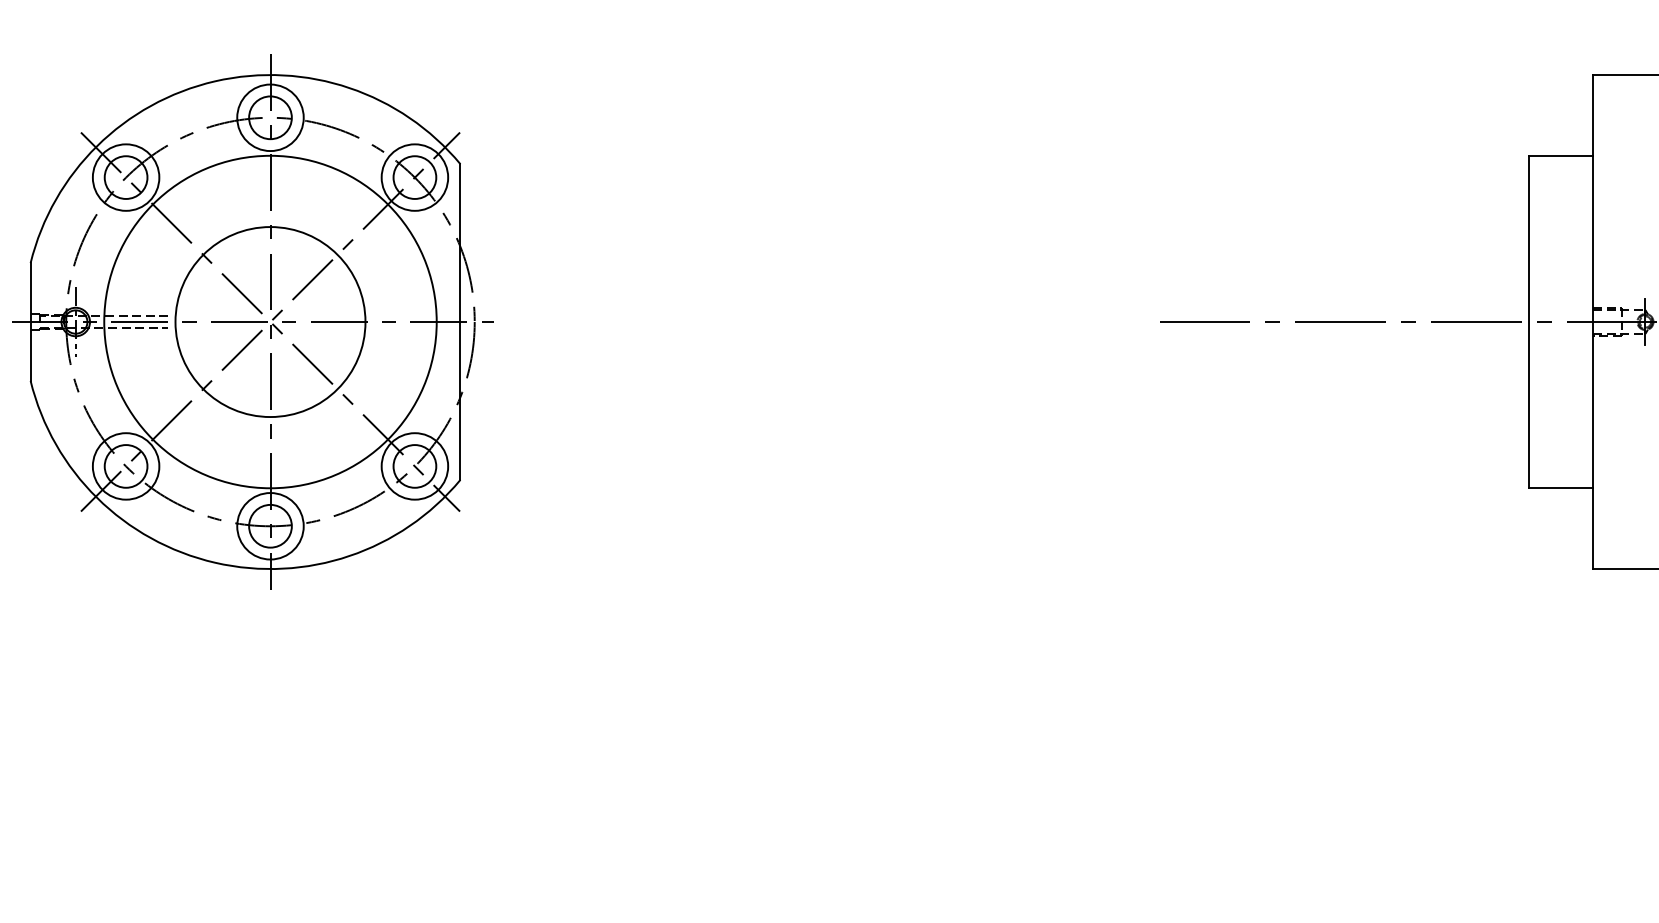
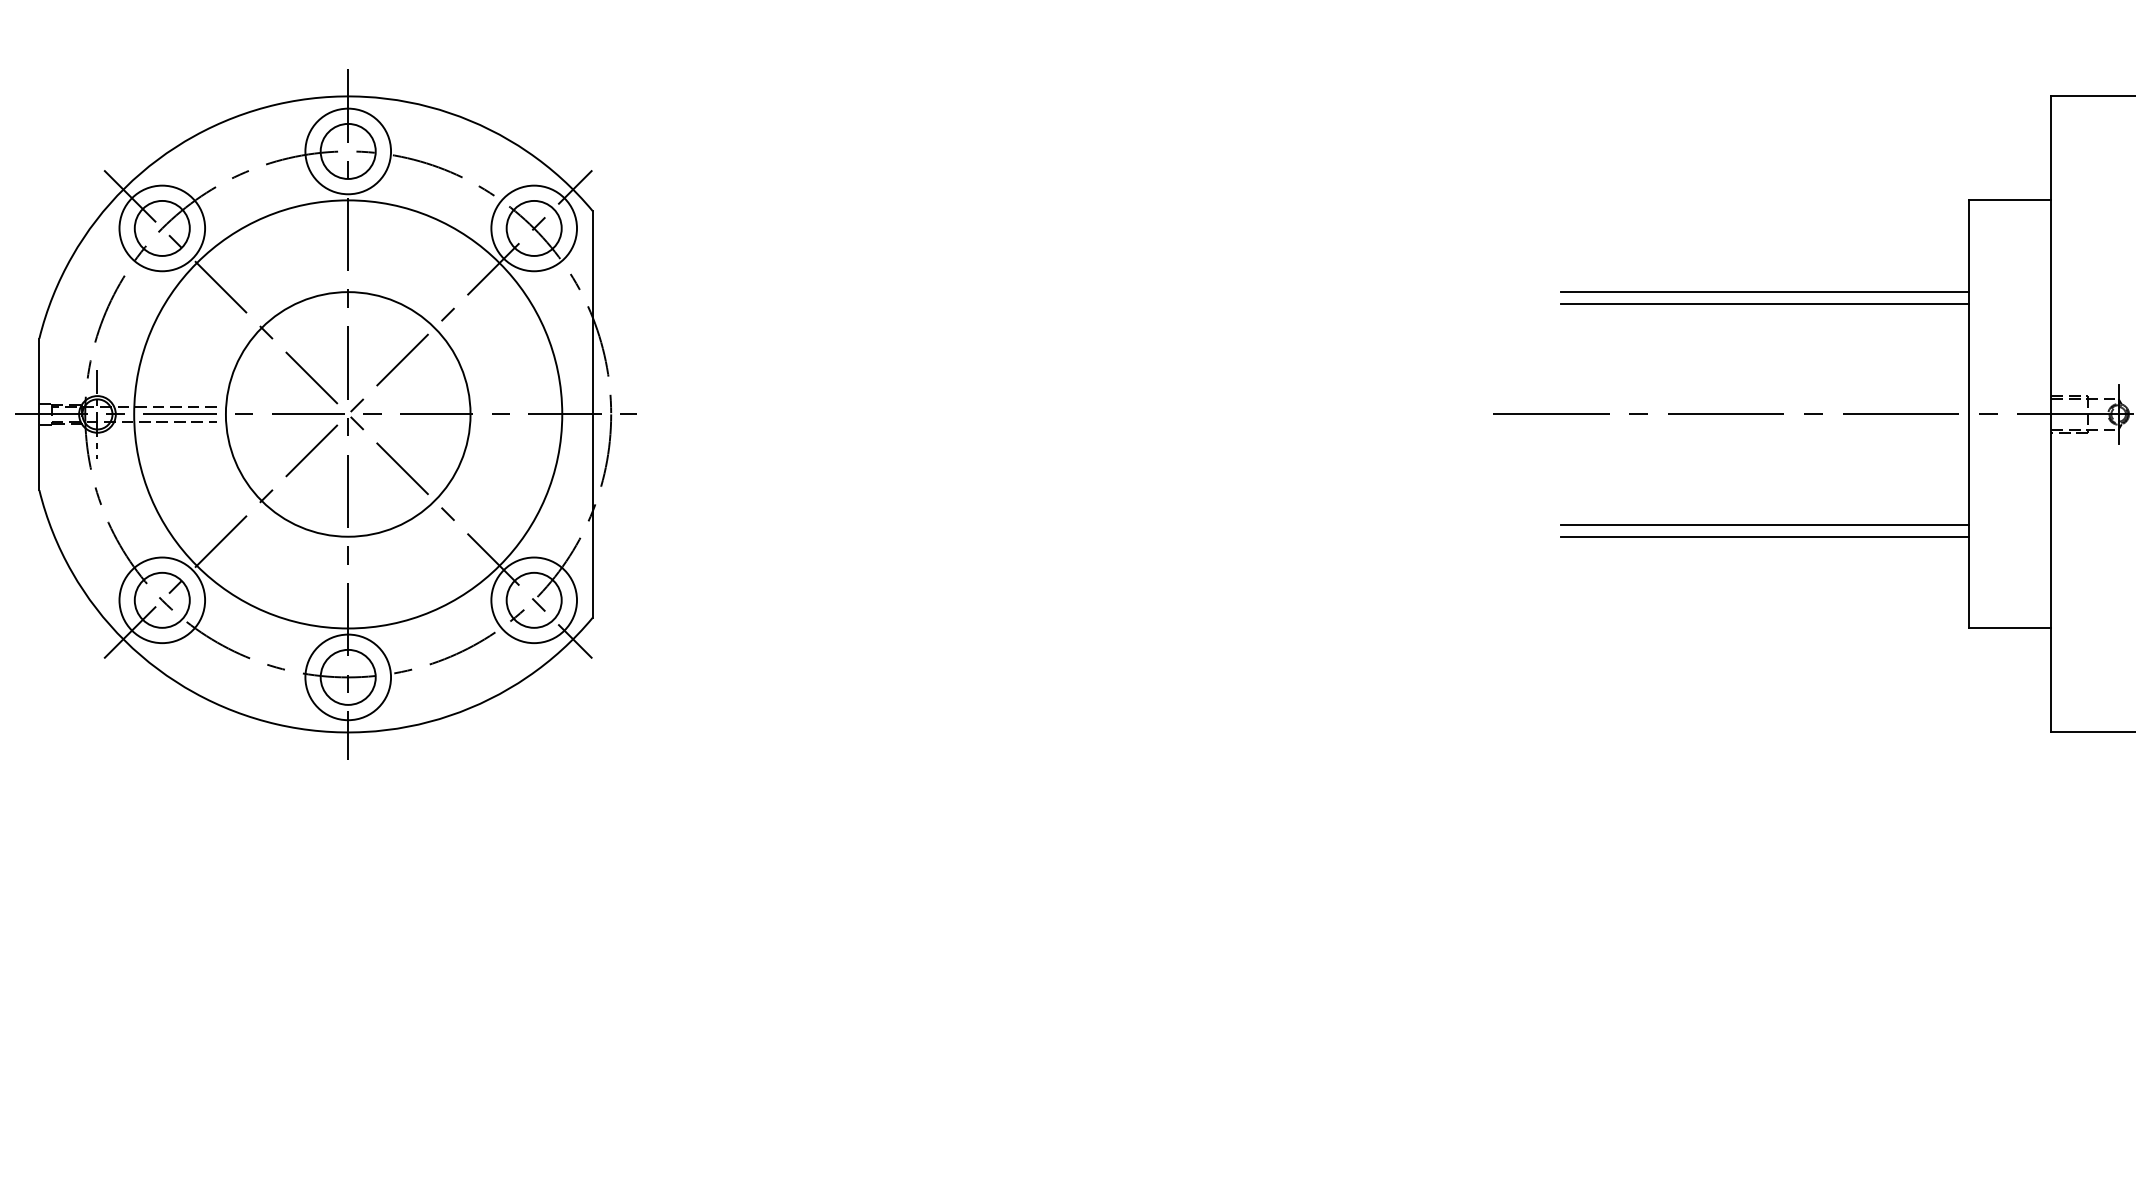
line: (1370, 227) -> (1764, 292), added
line: (1370, 236) -> (1764, 304), added
line: (1370, 407) -> (1764, 524), added
line: (1370, 416) -> (1764, 536), added

